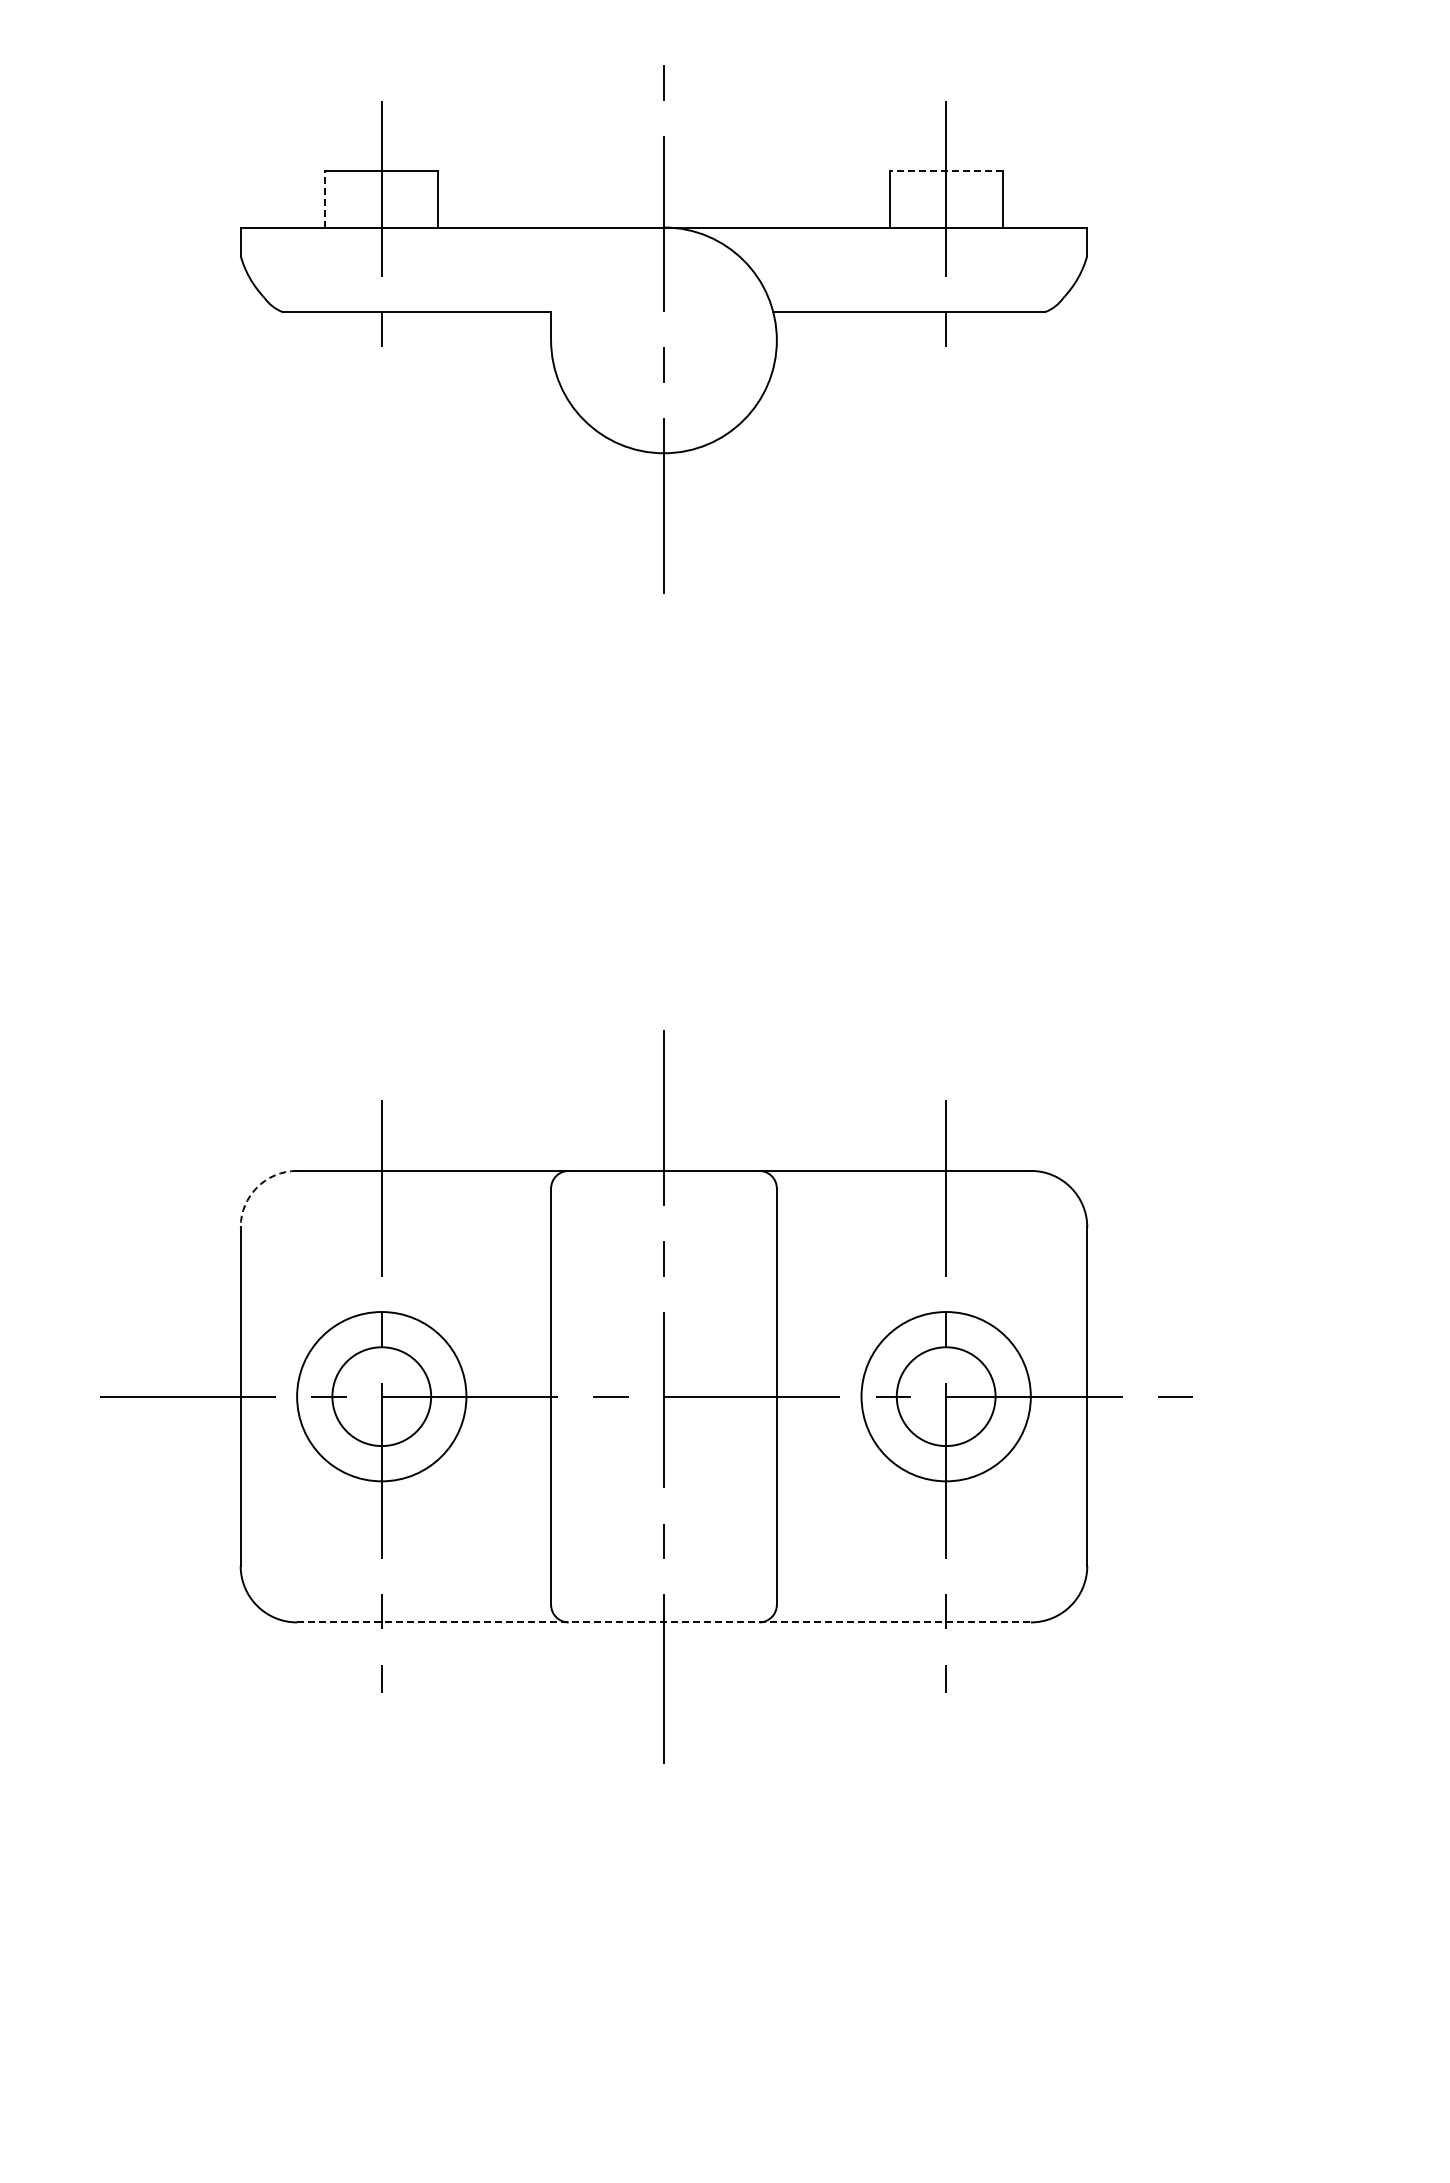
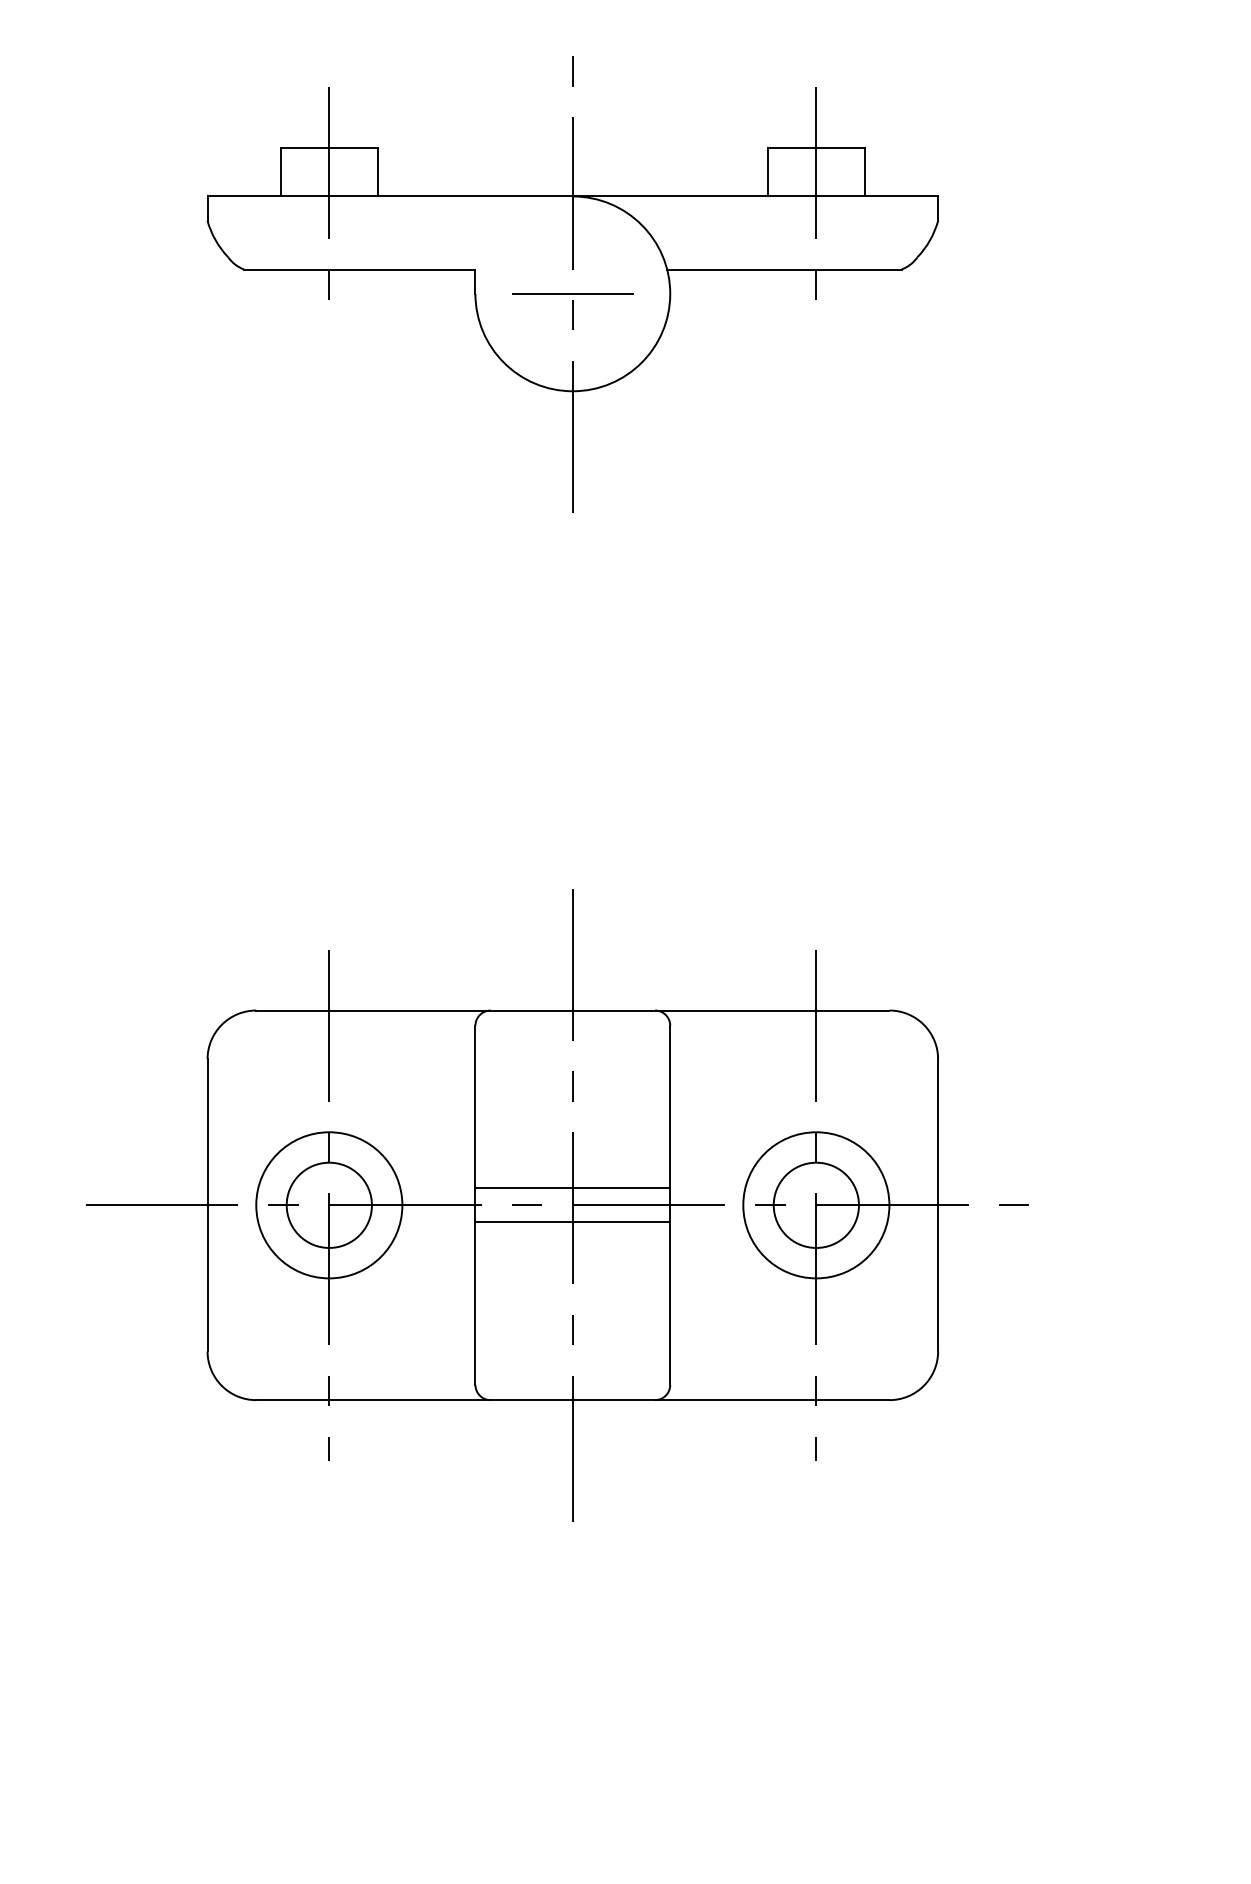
line: (945, 171) -> (815, 148), dashed -> solid
line: (325, 198) -> (280, 171), dashed -> solid
line: (663, 340) -> (572, 293), added
arc: (257, 1187) -> (222, 1024), dashed -> solid
line: (663, 1376) -> (572, 1187), added
line: (663, 1416) -> (572, 1222), added
line: (663, 1622) -> (572, 1400), dashed -> solid

